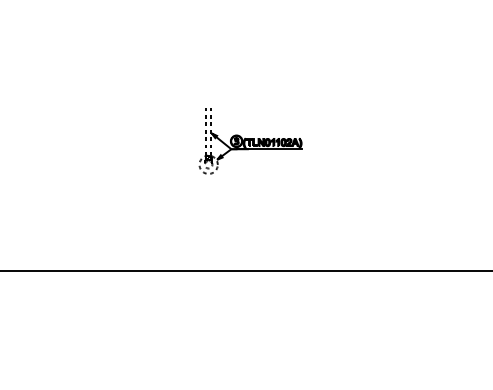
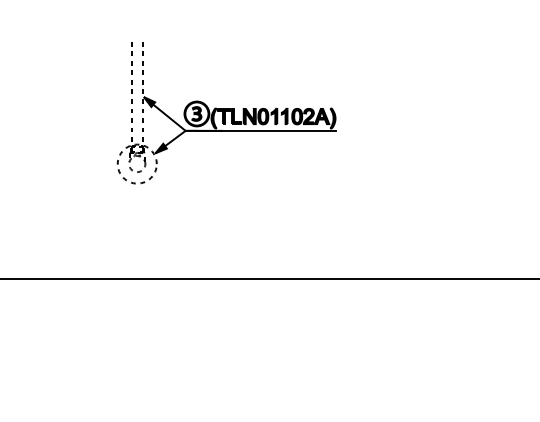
part: (250, 140) -> (226, 112), size x1.67

